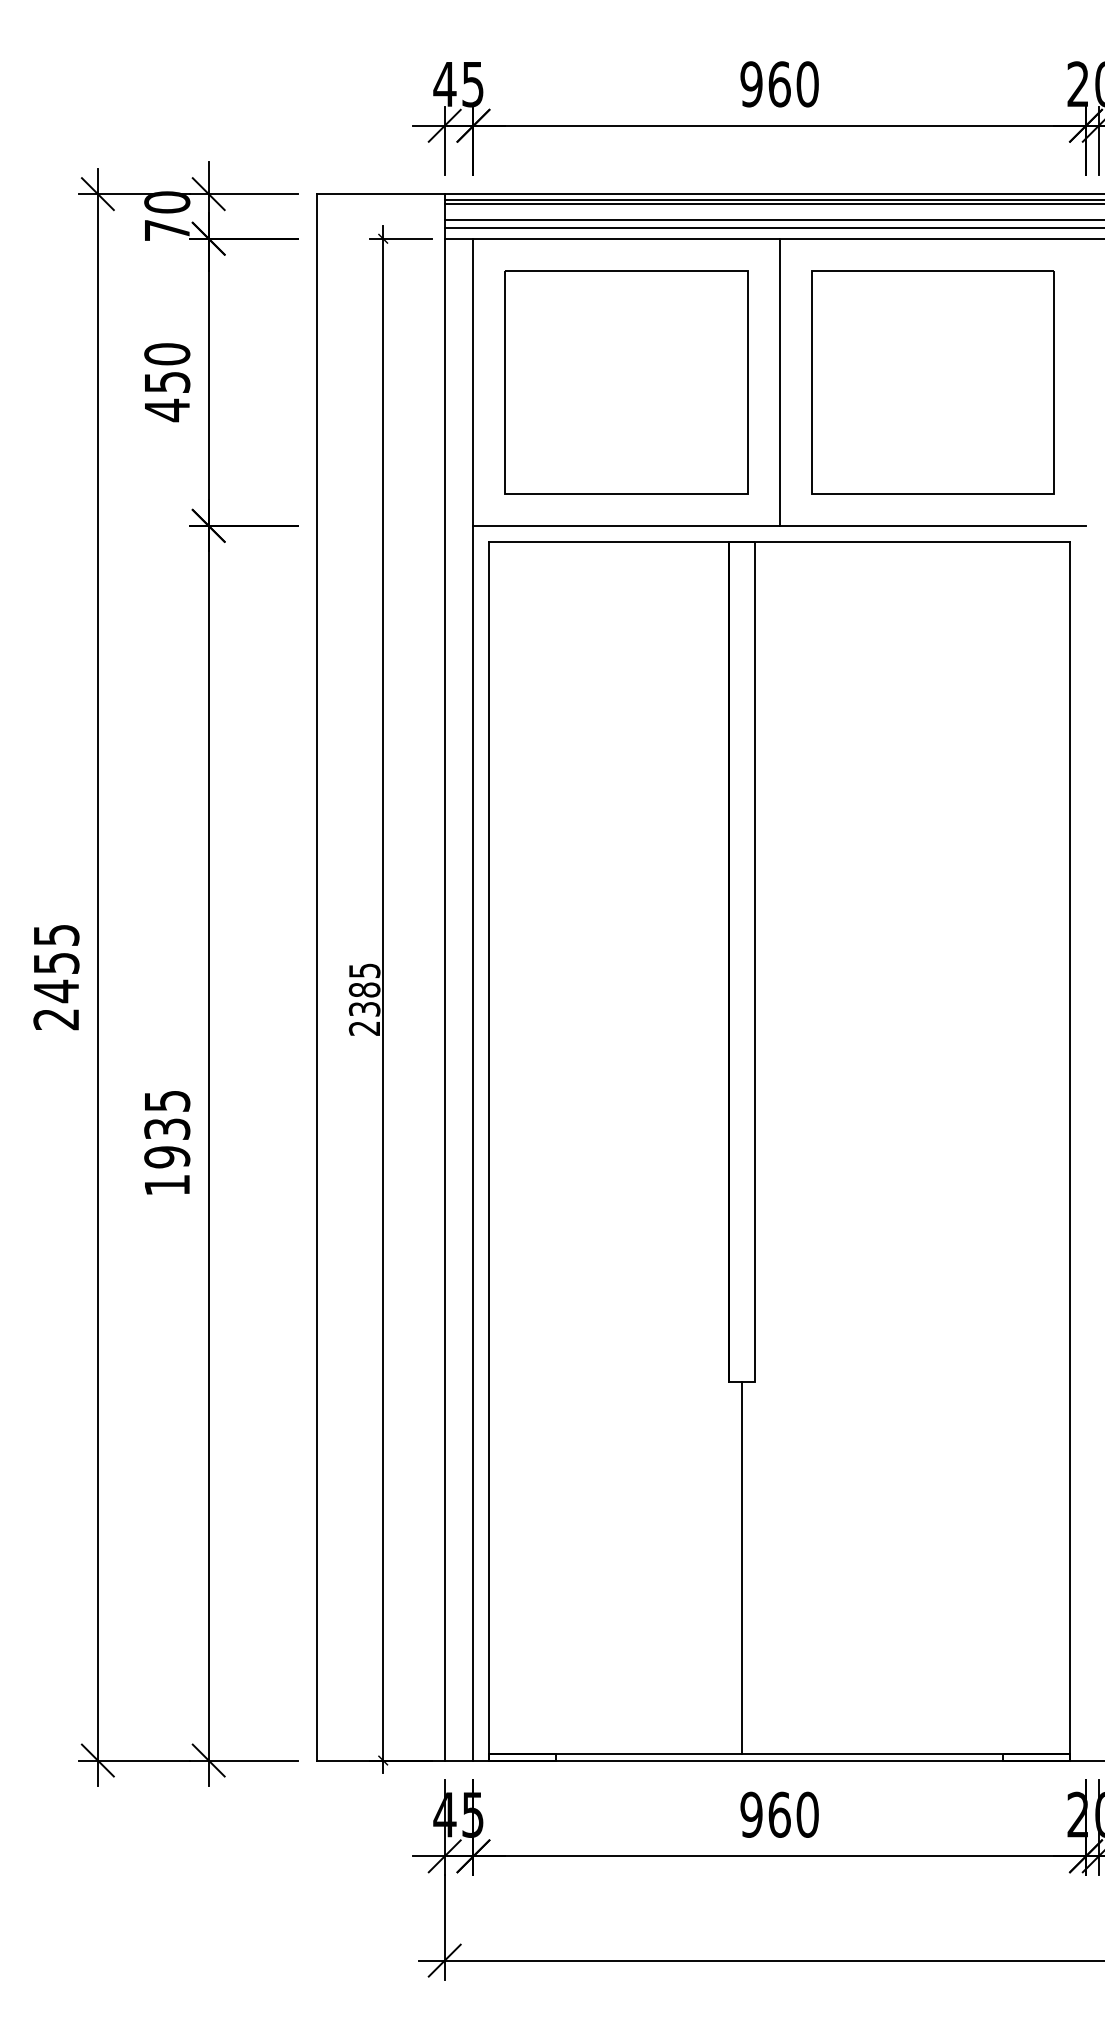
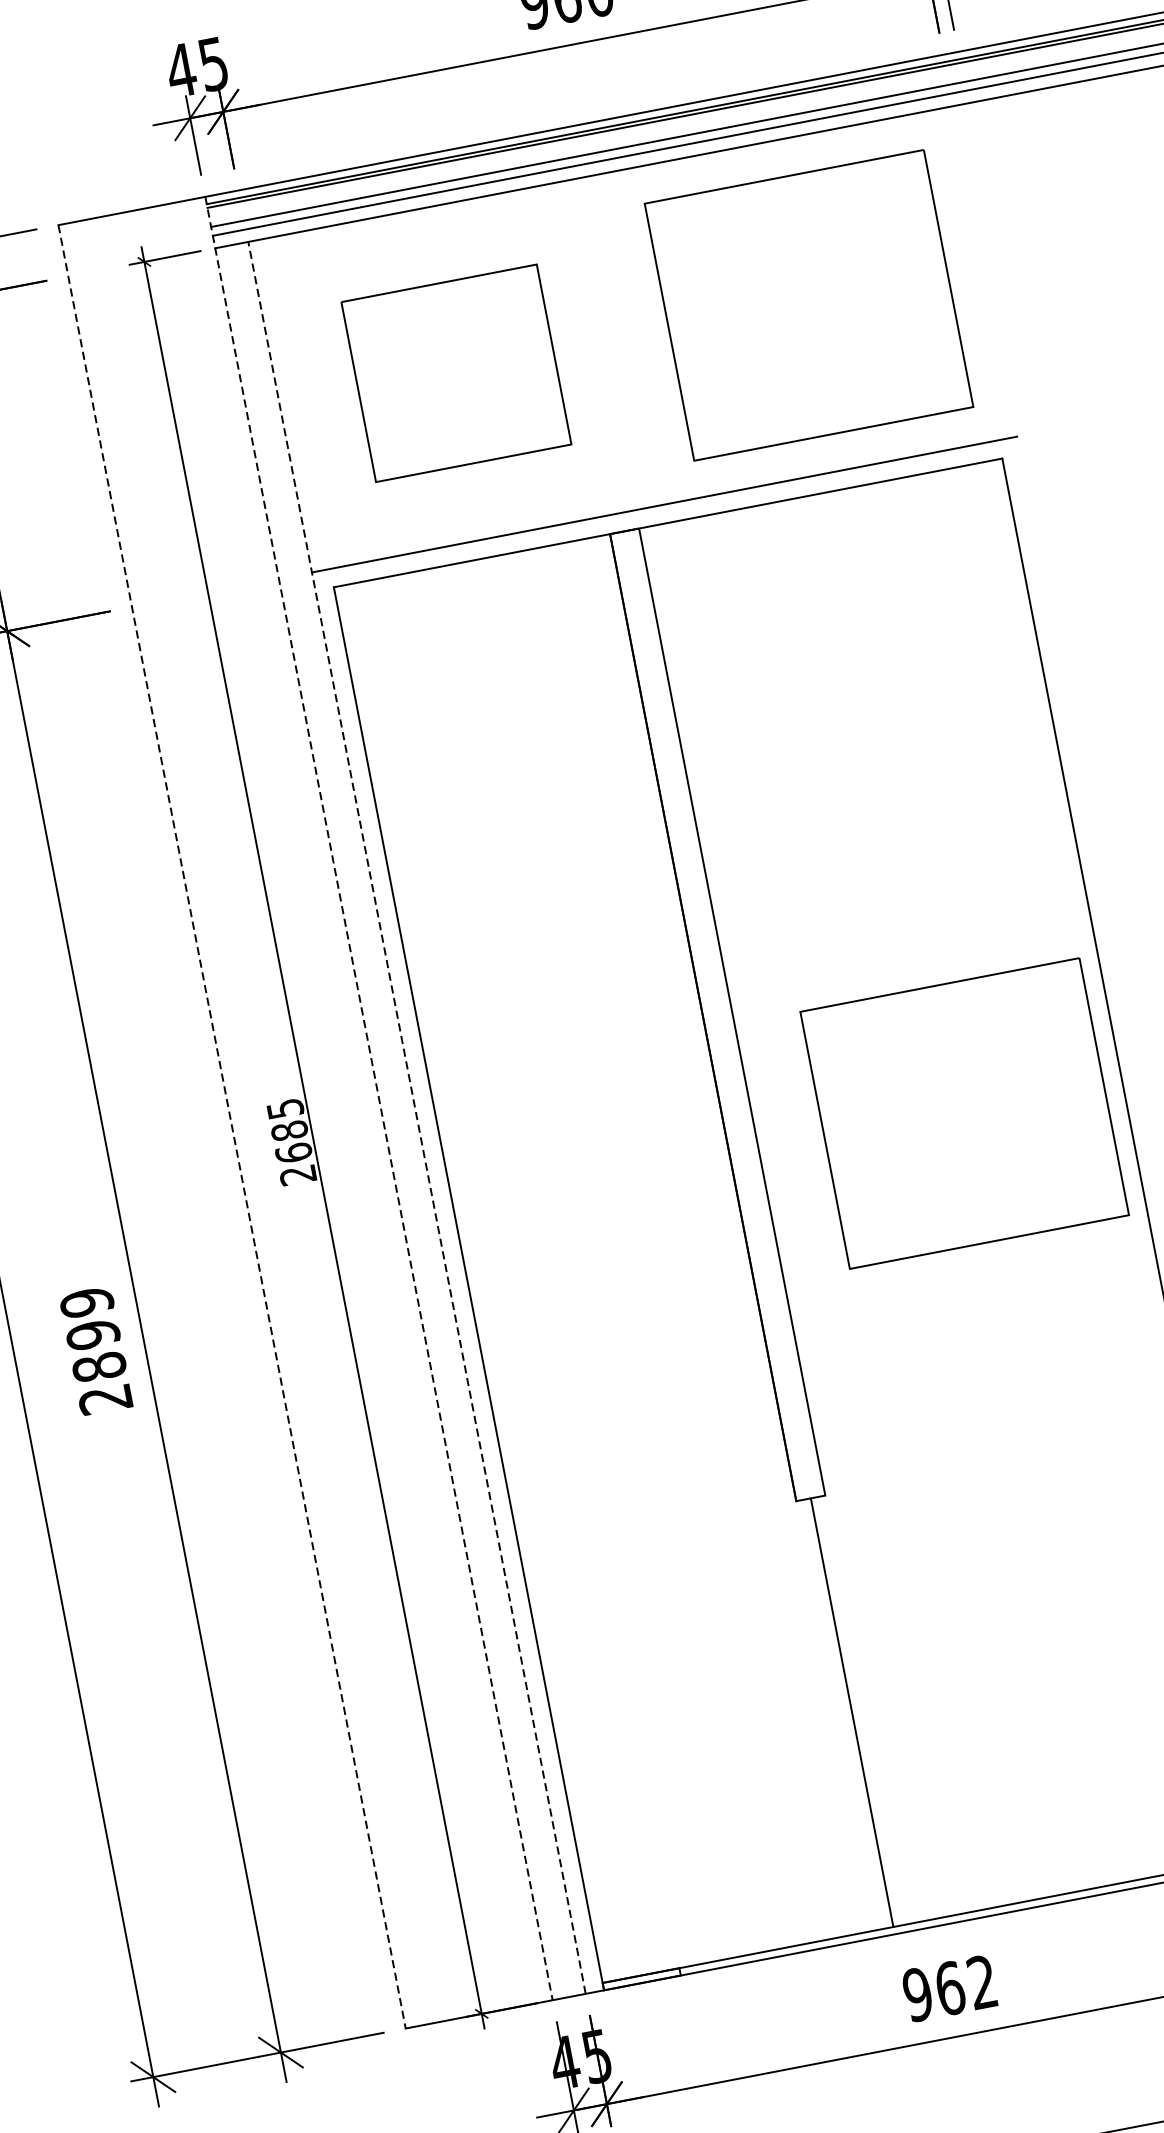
line: (779, 381) -> (632, 338), removed
part: (626, 382) -> (456, 373), size x0.7
line: (317, 977) -> (232, 1126), solid -> dashed
line: (444, 977) -> (378, 1098), solid -> dashed
line: (473, 999) -> (417, 1117), solid -> dashed
text: (364, 1008) -> (293, 1152), 2385 -> 2685
part: (932, 1084) -> (964, 1113), added
text: (167, 1142) -> (96, 1350), 1935 -> 2899
text: (807, 1814) -> (982, 1981), 960 -> 962

